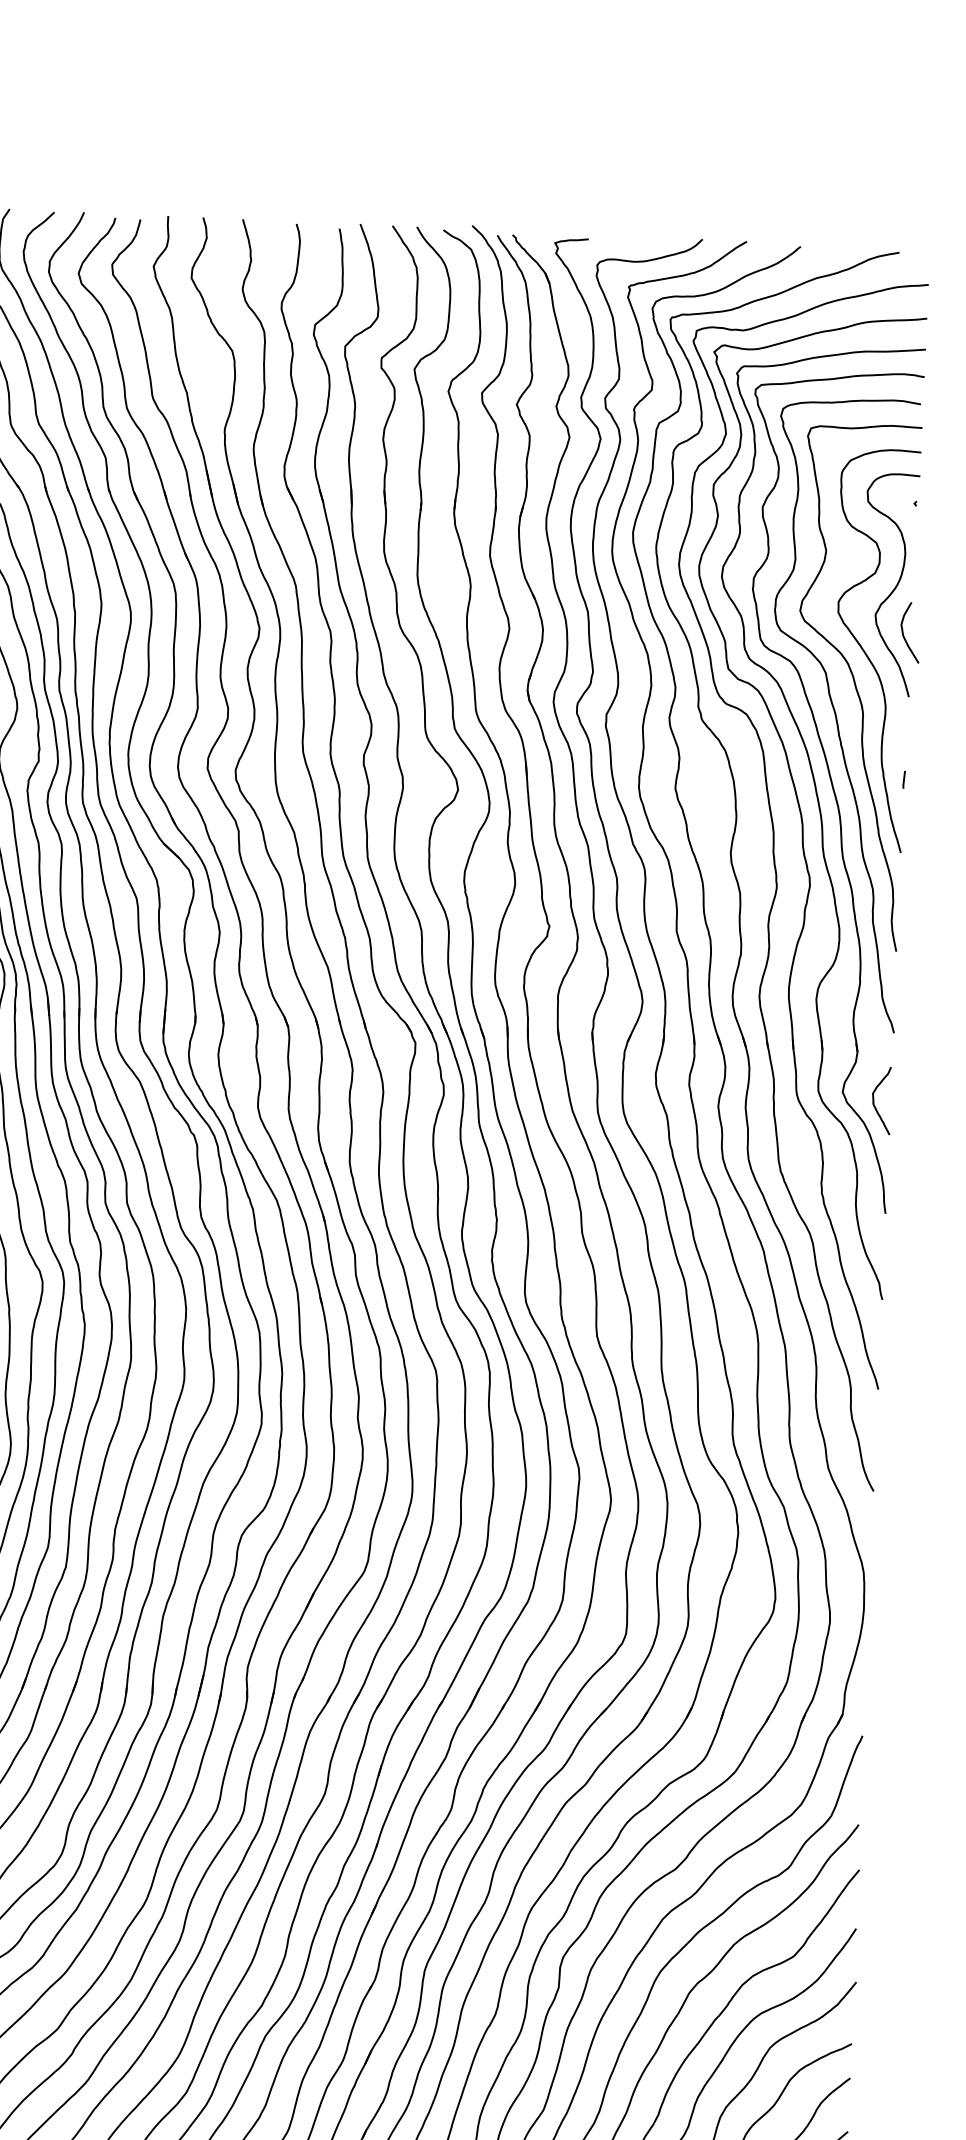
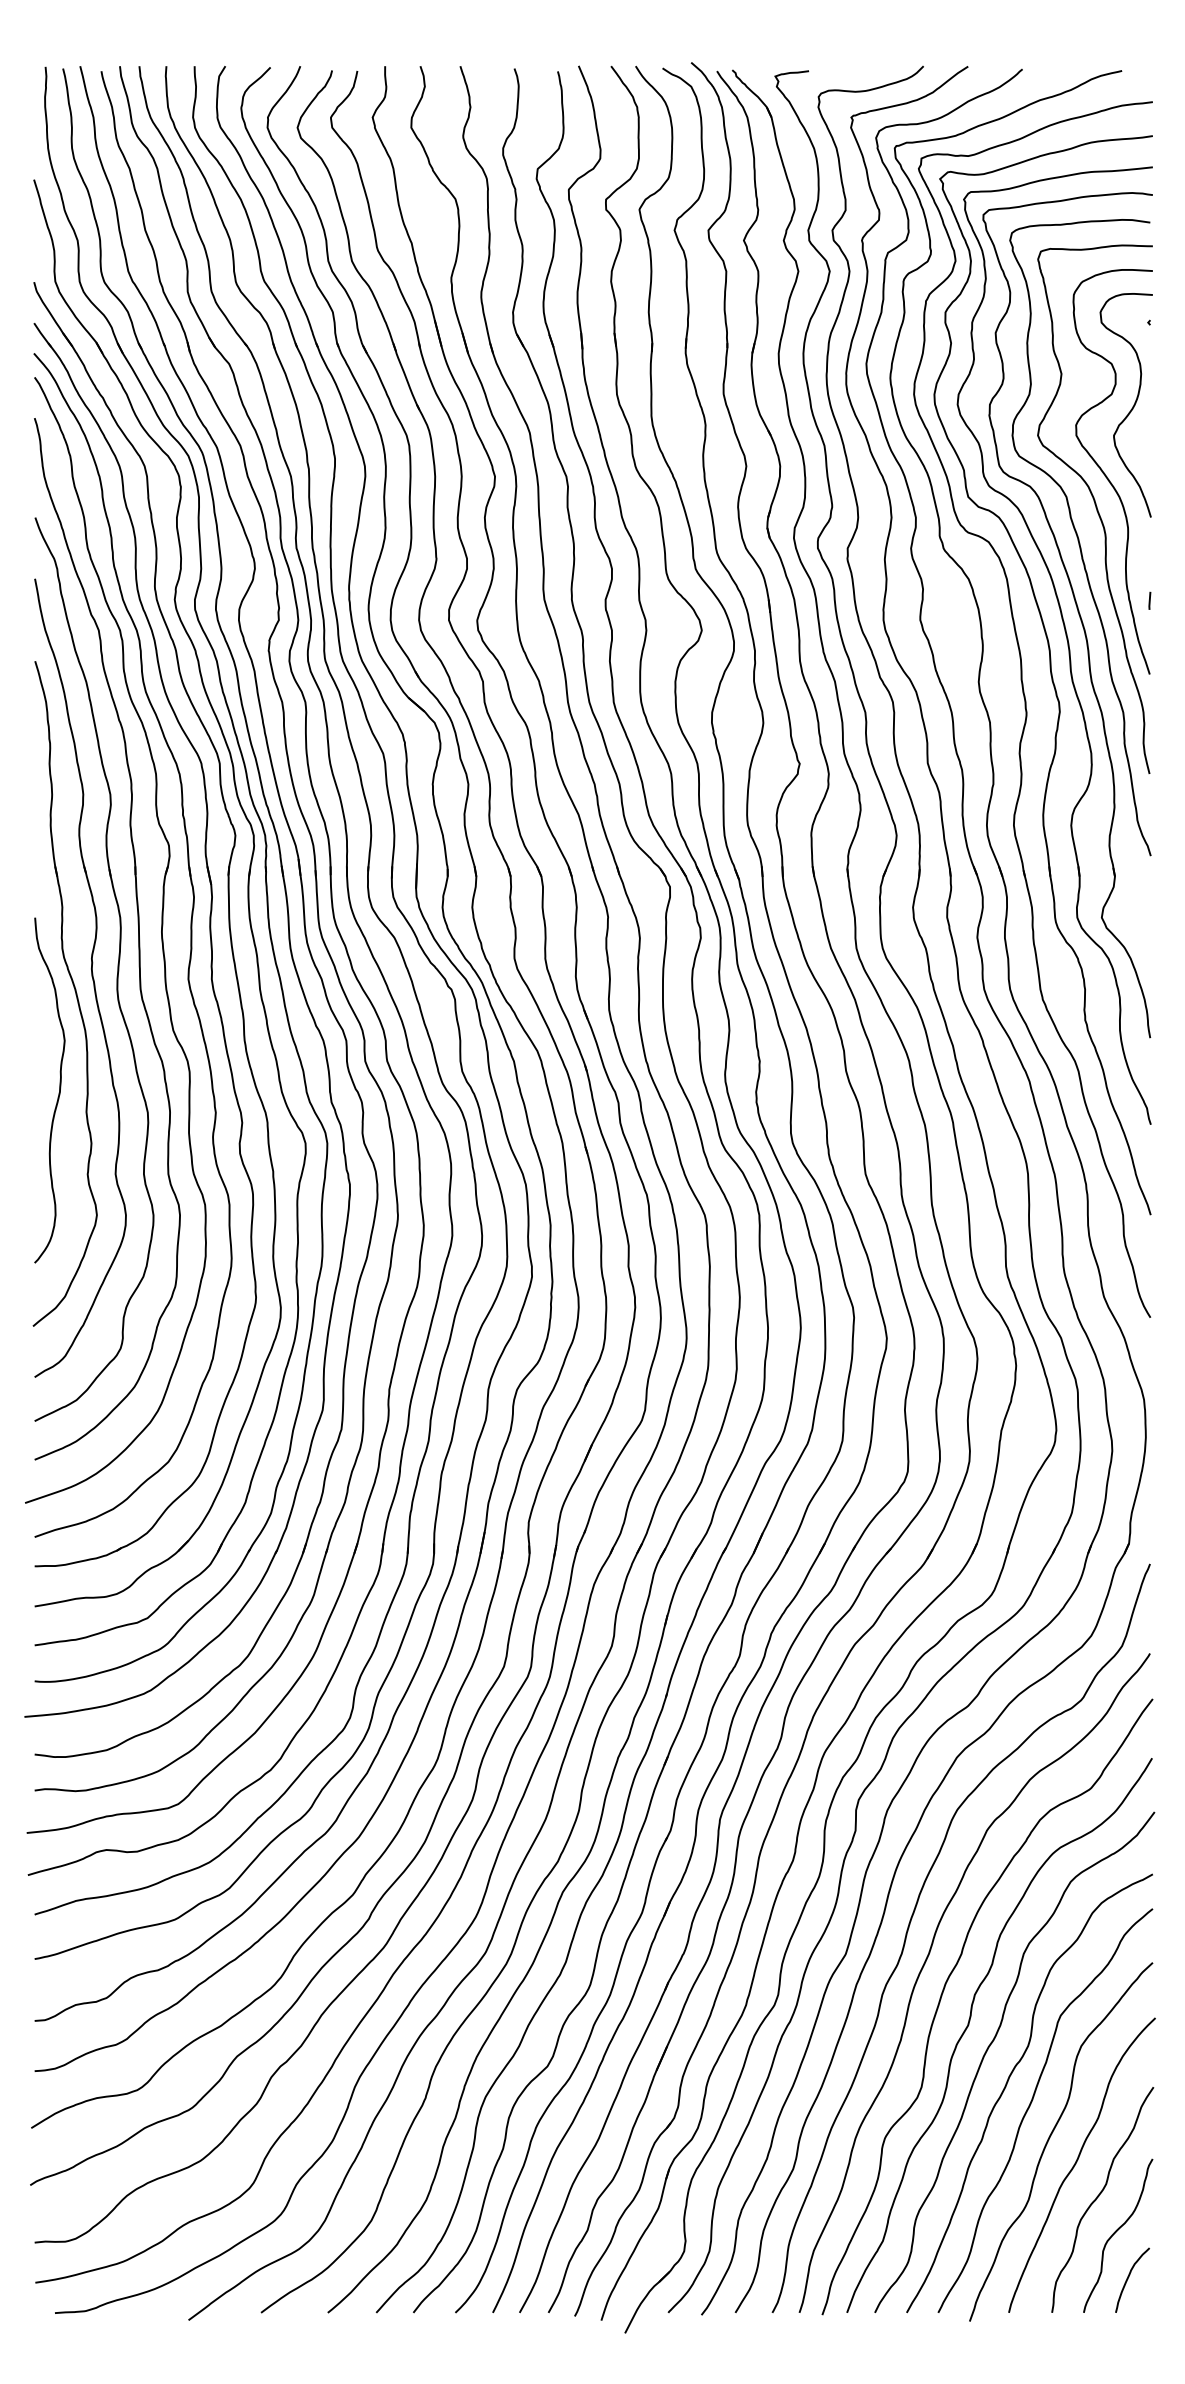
curve: (904, 634) -> (1143, 454), removed
curve: (874, 1102) -> (1134, 926), removed

